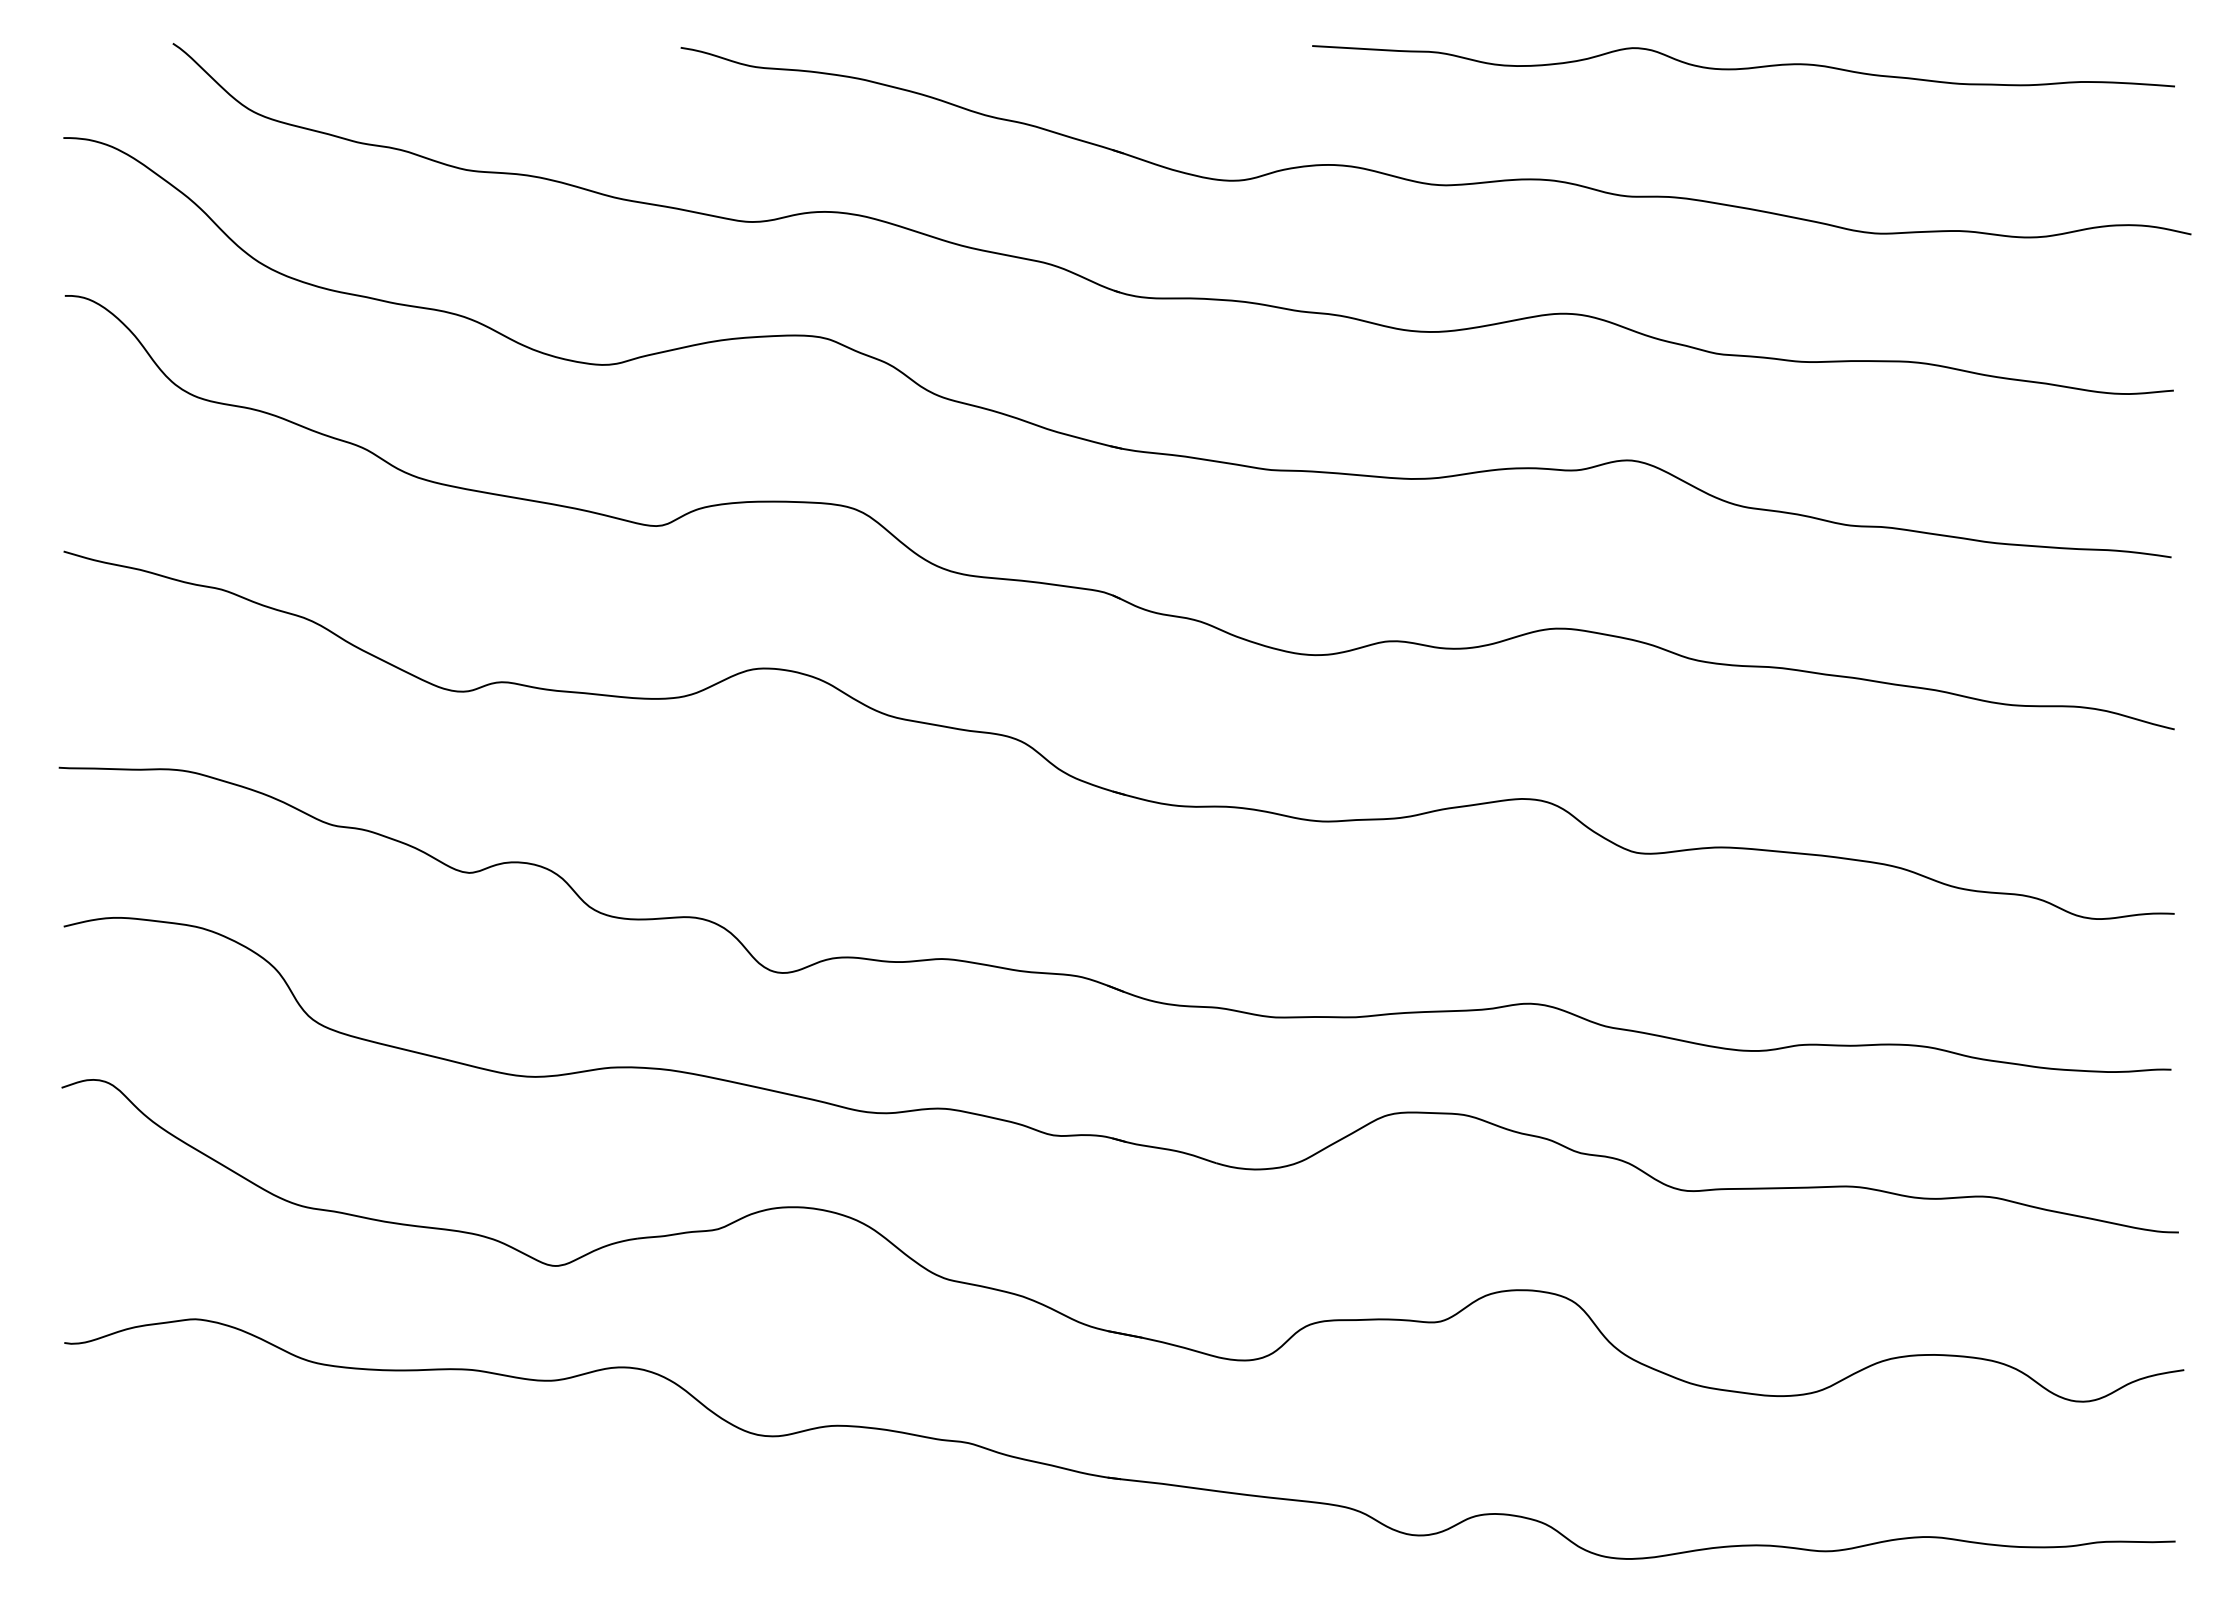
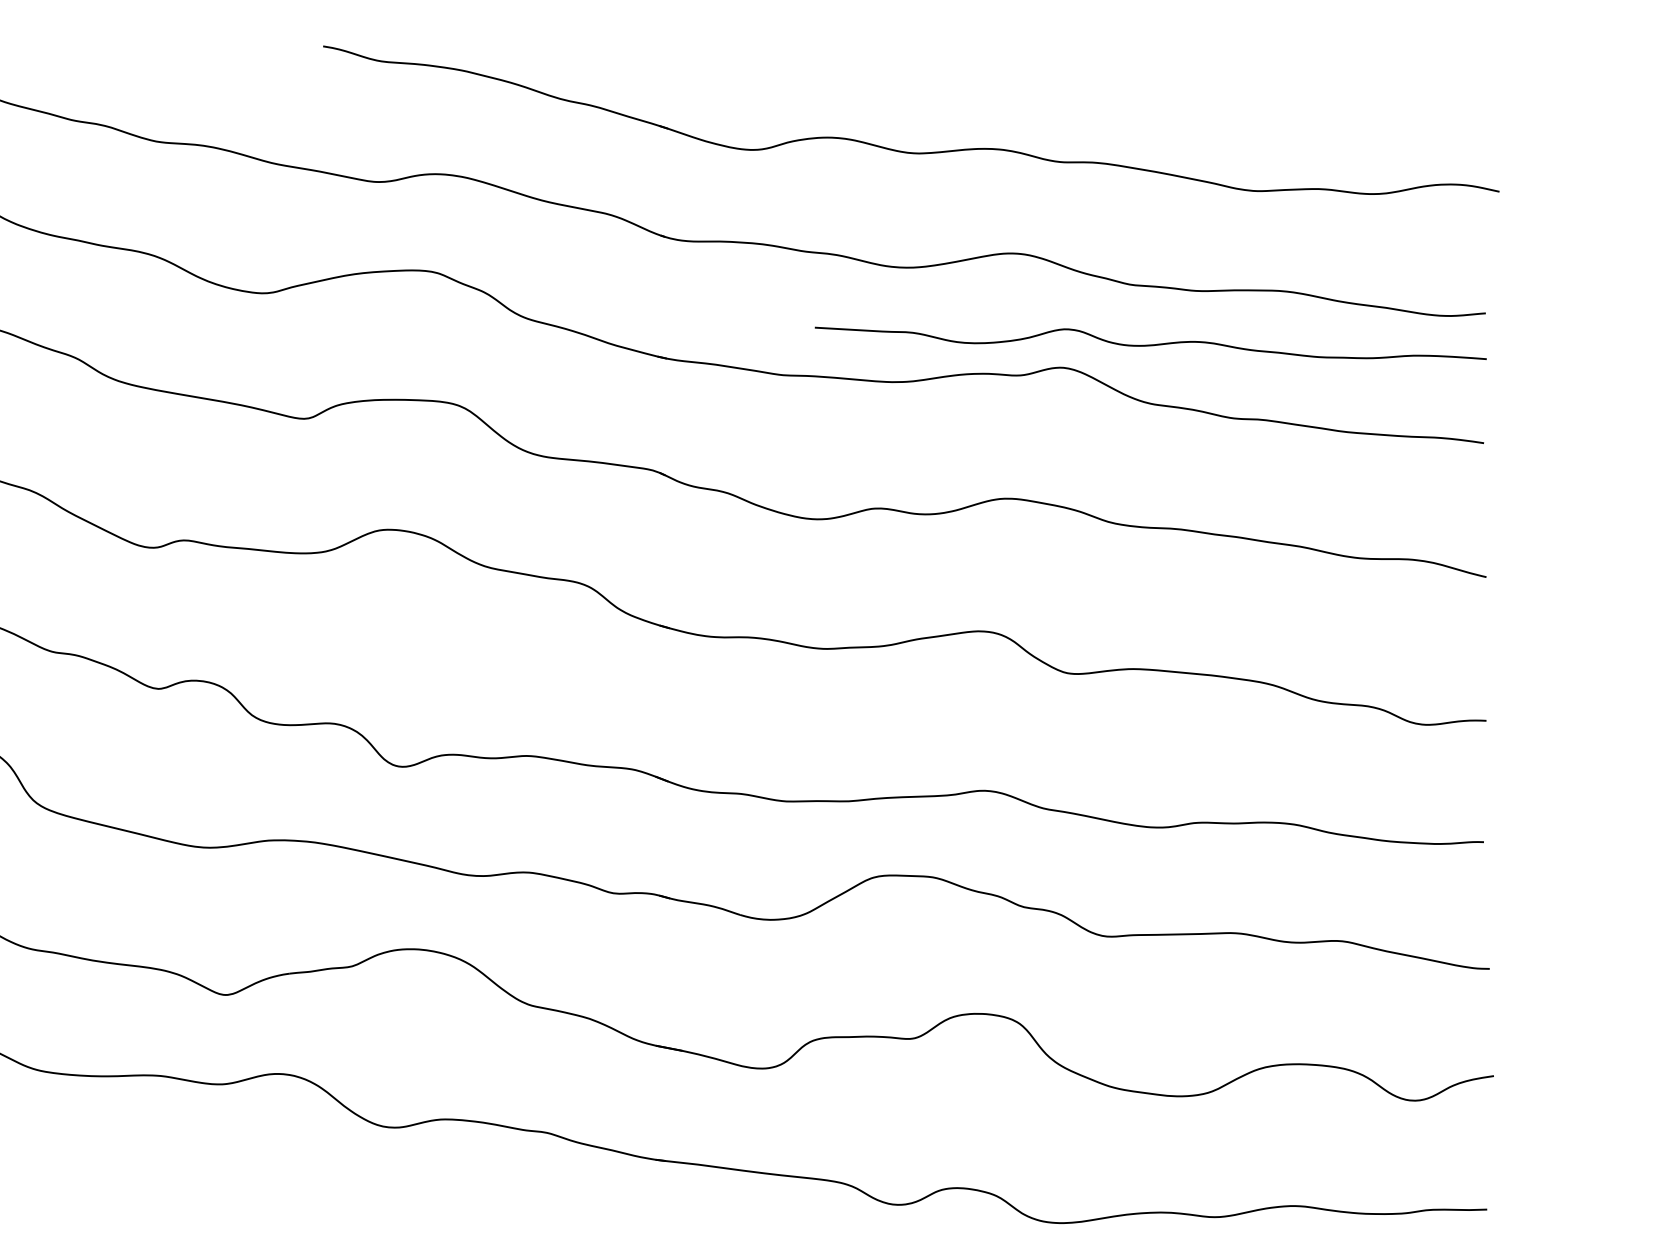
curve: (1743, 67) -> (1150, 344), moved

